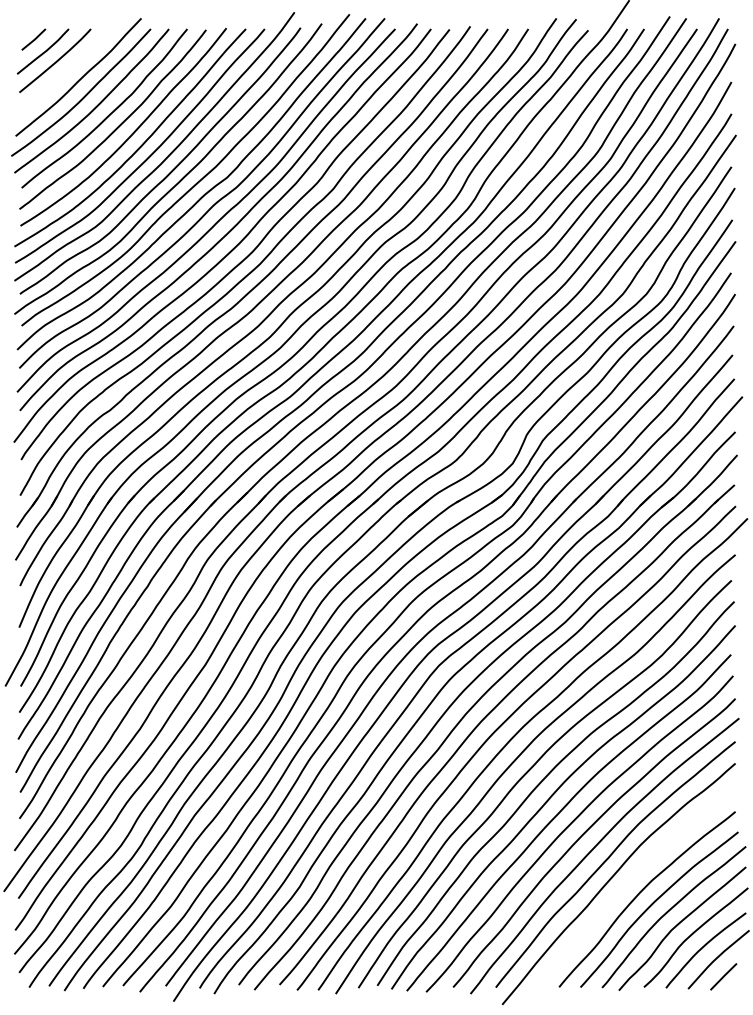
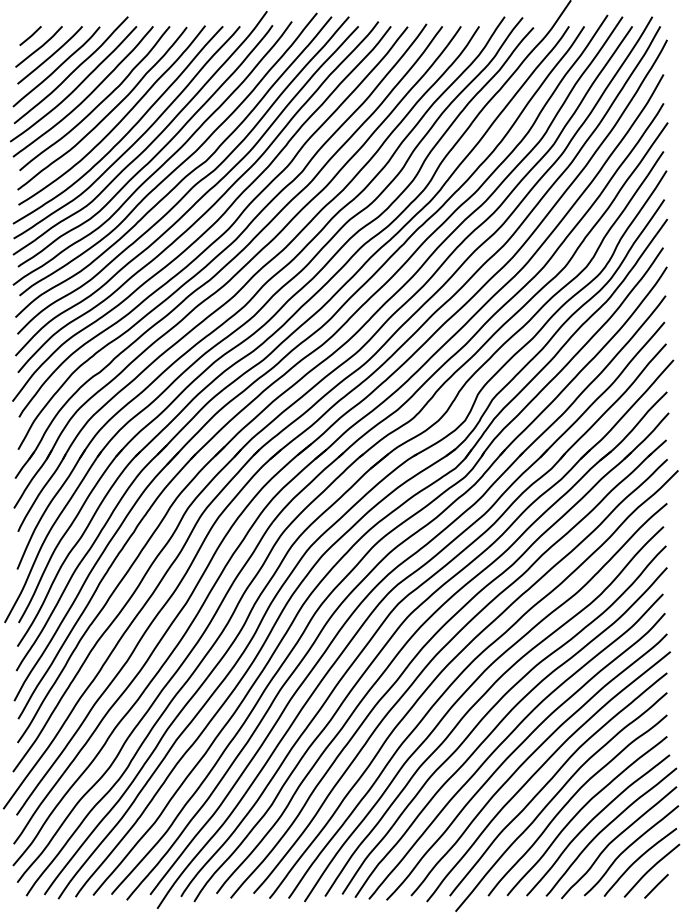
curve: (63, 74) -> (57, 67), added
curve: (630, 881) -> (571, 799), added

